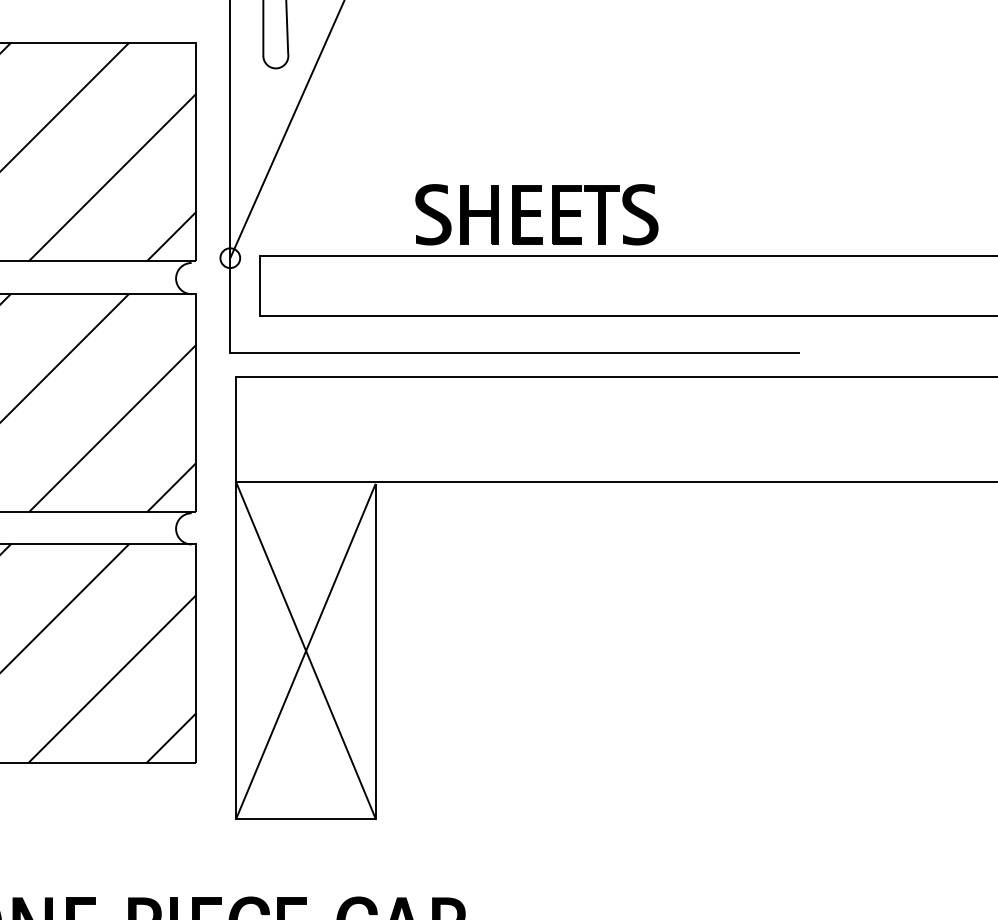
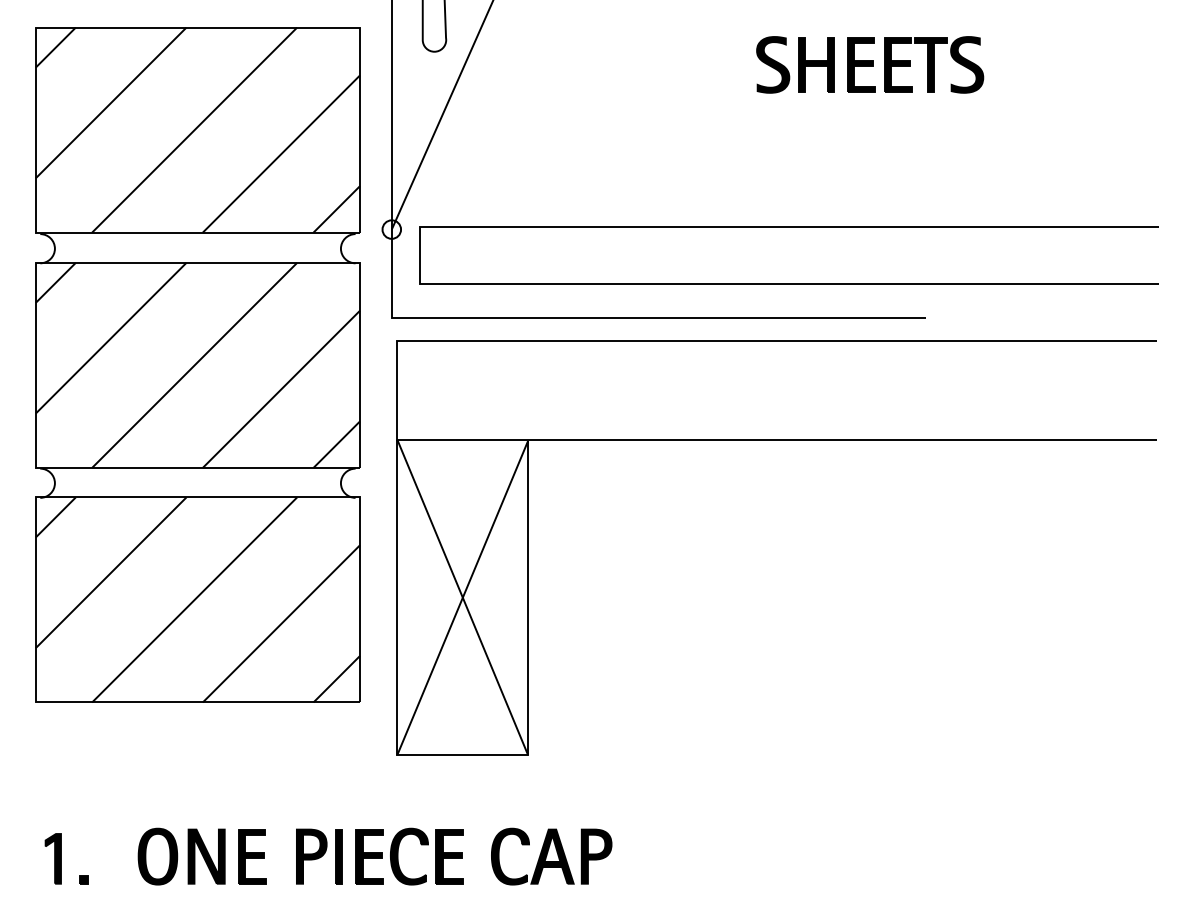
part: (537, 214) -> (870, 64), moved

